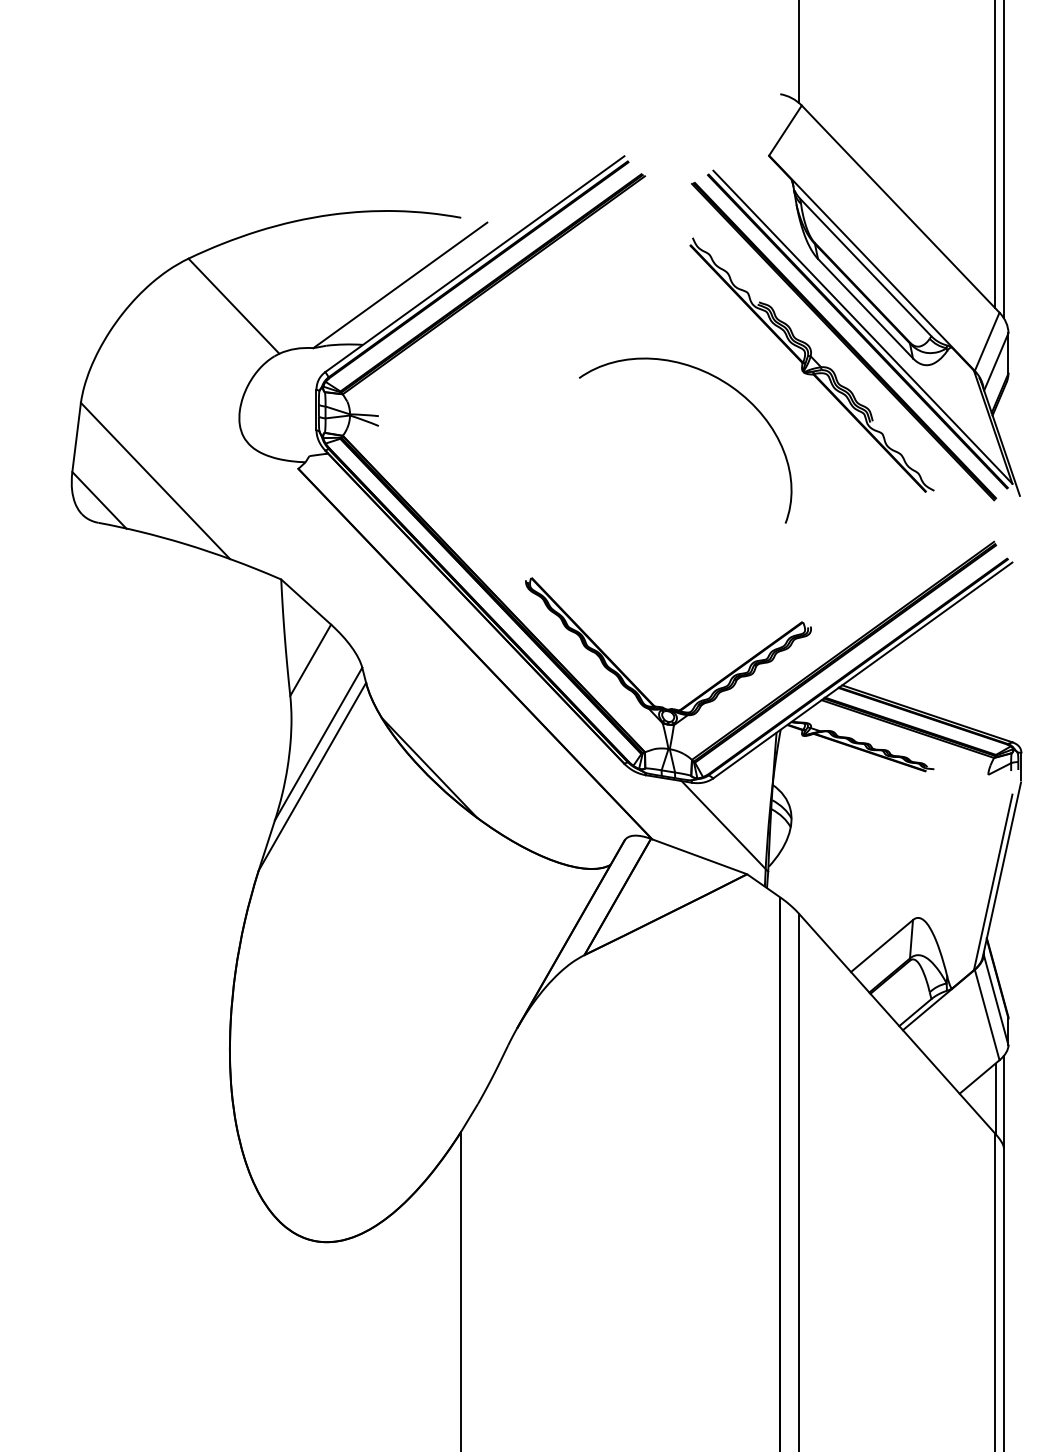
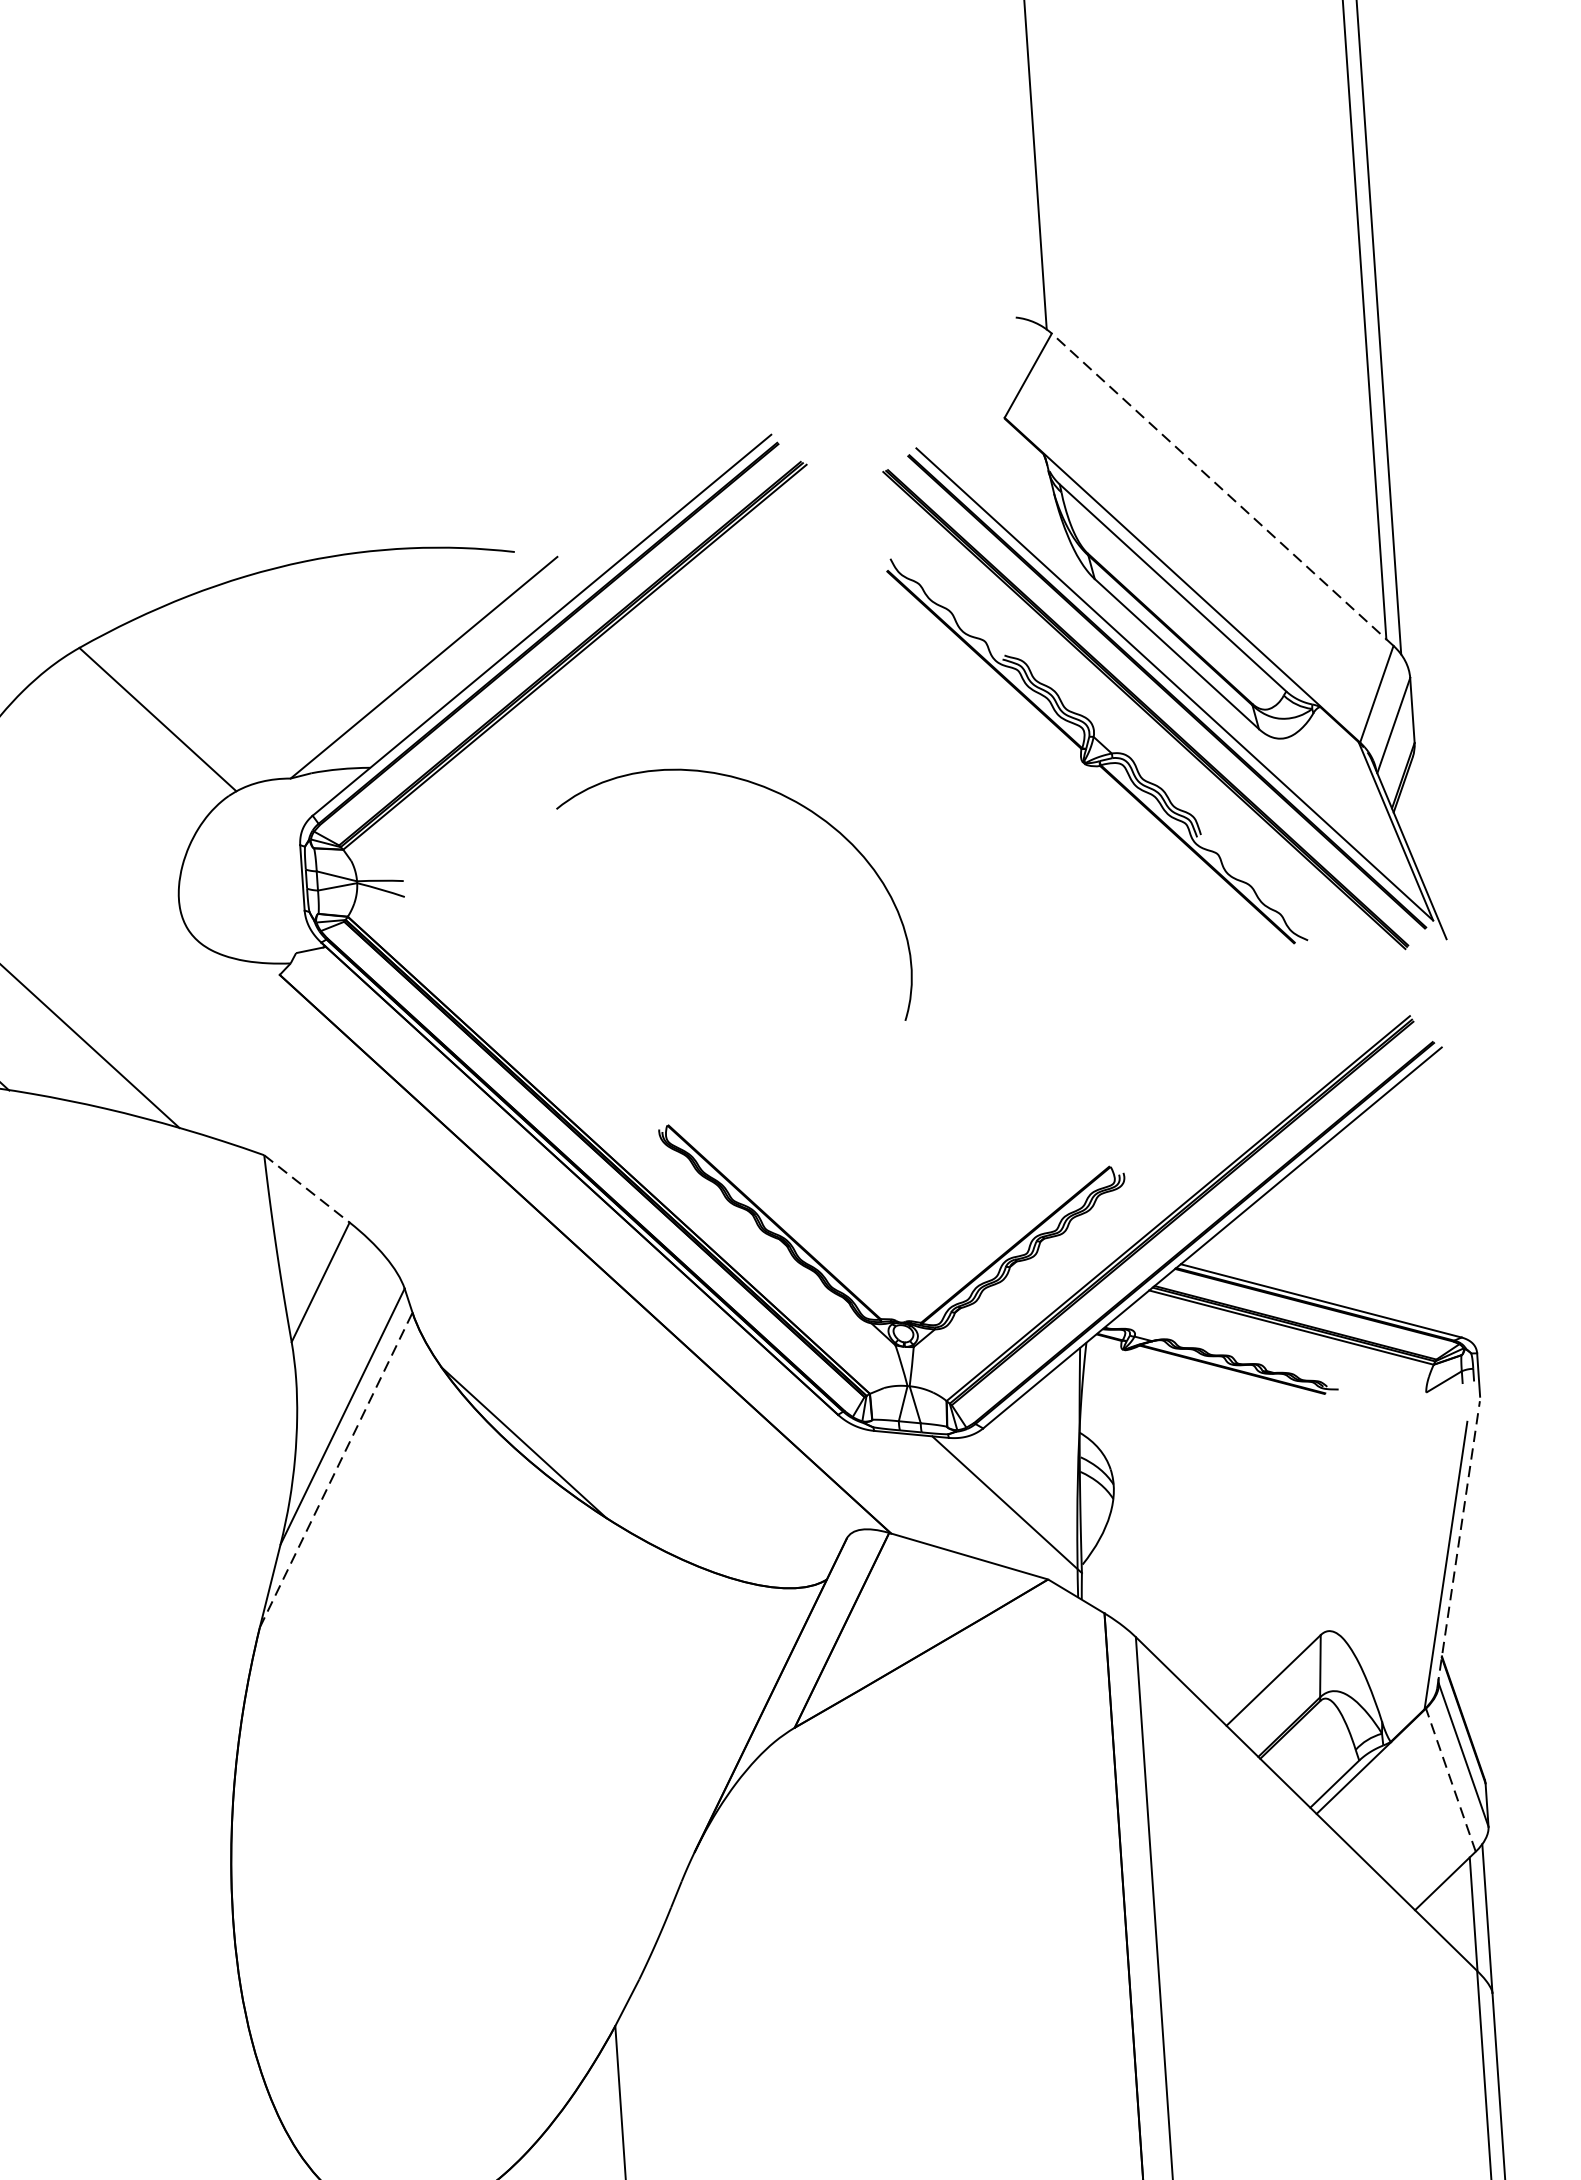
line: (900, 208) -> (1222, 488), solid -> dashed
curve: (719, 380) -> (783, 797), moved
line: (306, 602) -> (307, 1189), solid -> dashed
line: (312, 776) -> (336, 1469), solid -> dashed
line: (1001, 870) -> (1458, 1545), solid -> dashed
line: (987, 1015) -> (1451, 1780), solid -> dashed

